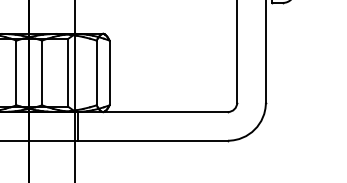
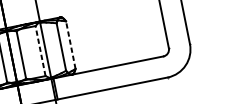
line: (68, 72) -> (40, 50), solid -> dashed
line: (109, 72) -> (70, 44), solid -> dashed

